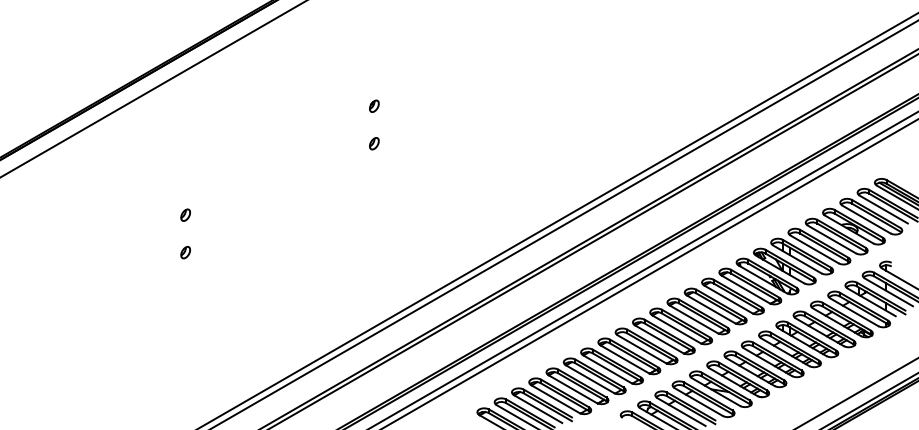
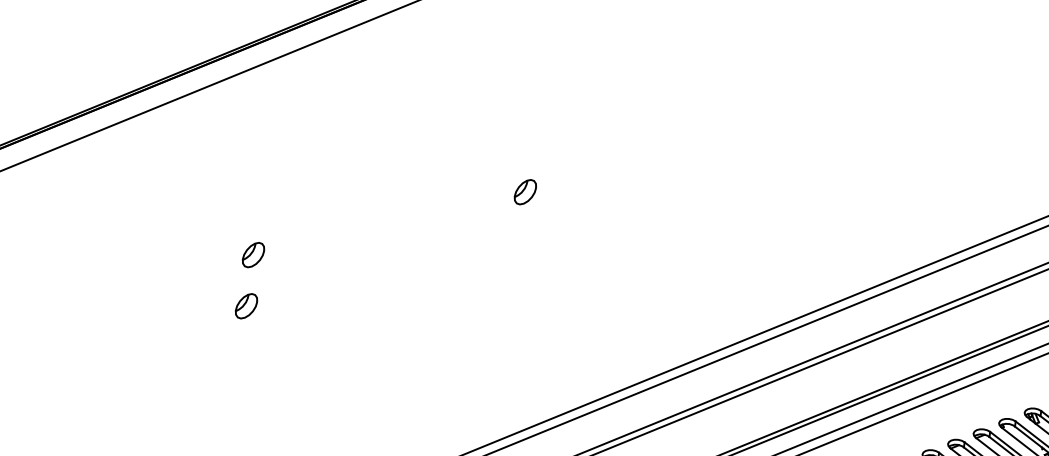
part: (374, 105) -> (532, 140), removed
part: (374, 143) -> (525, 192), size x1.6
part: (185, 214) -> (253, 253), size x1.6
part: (185, 252) -> (246, 305), size x1.6

